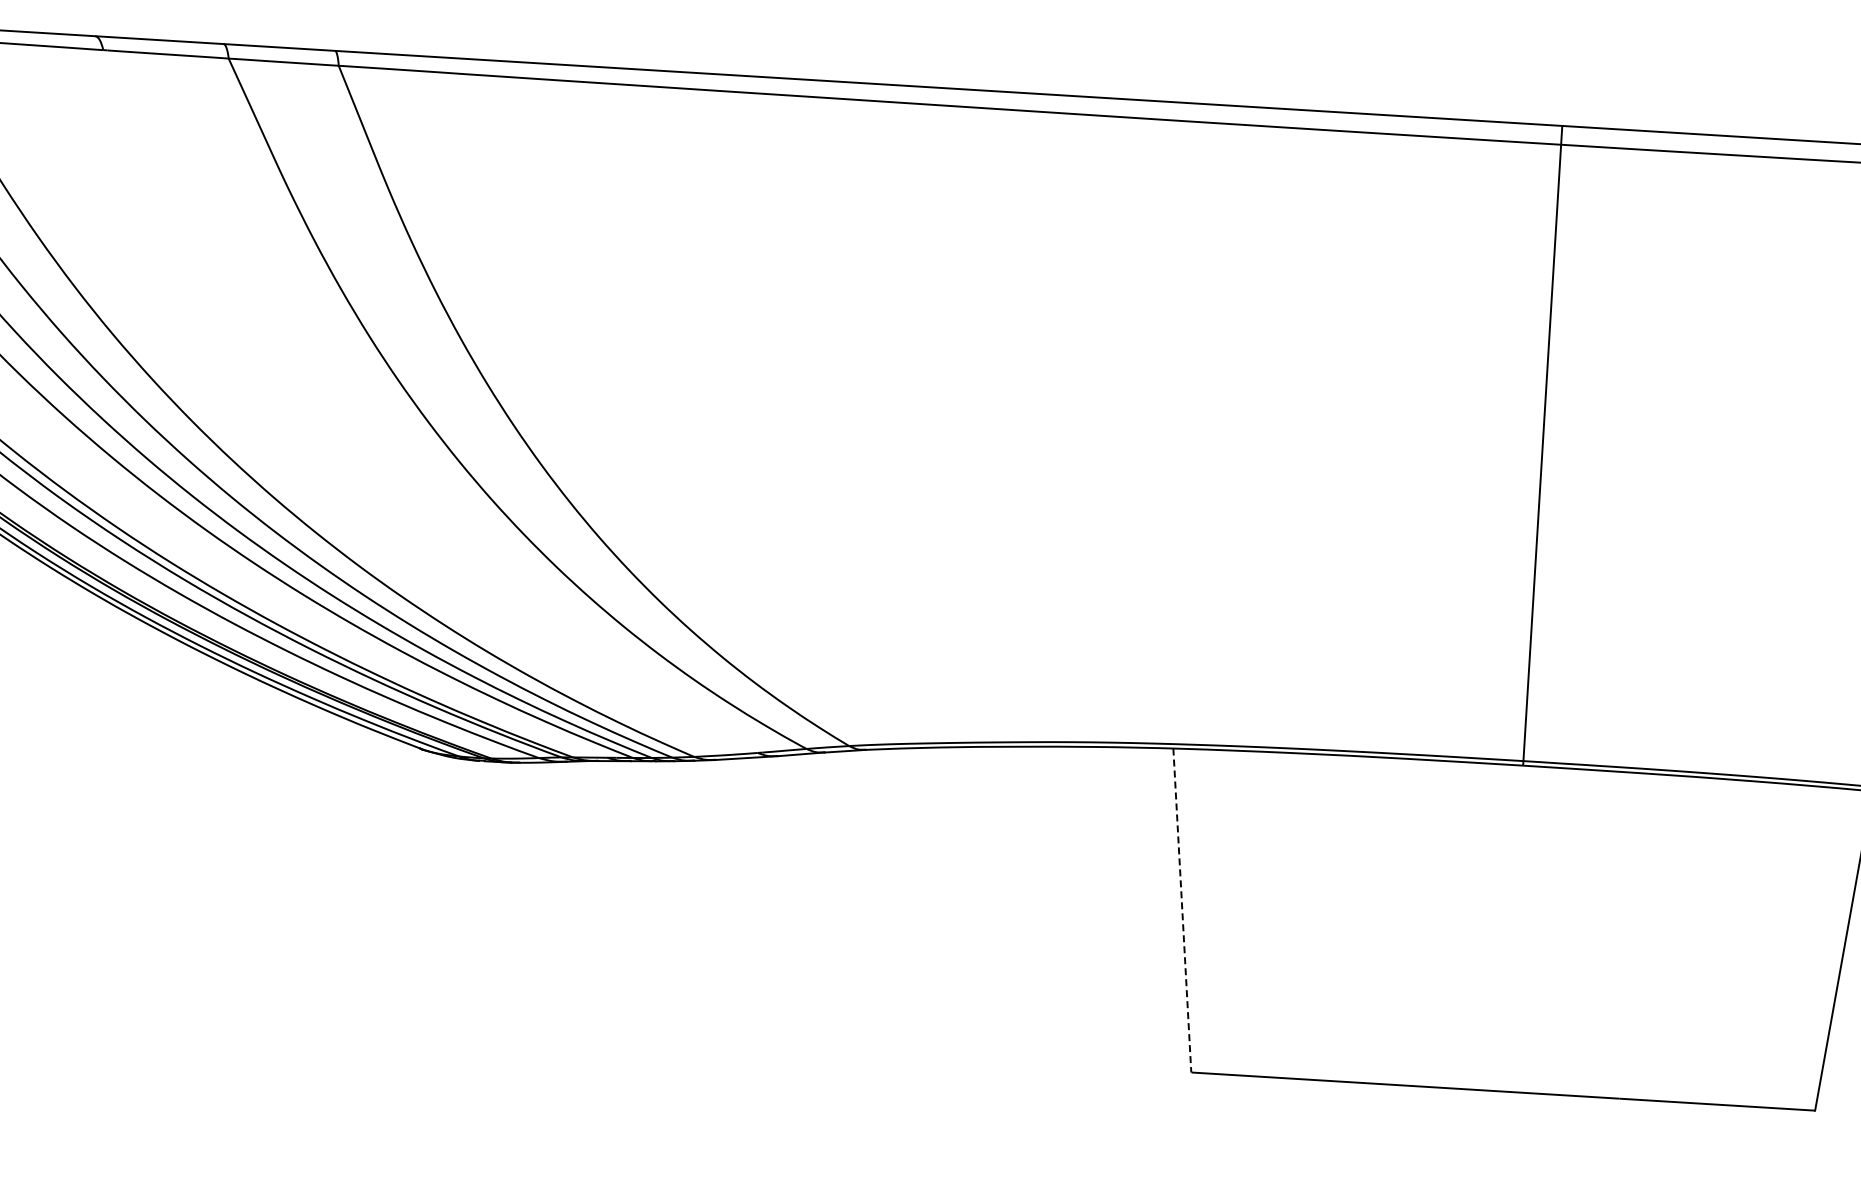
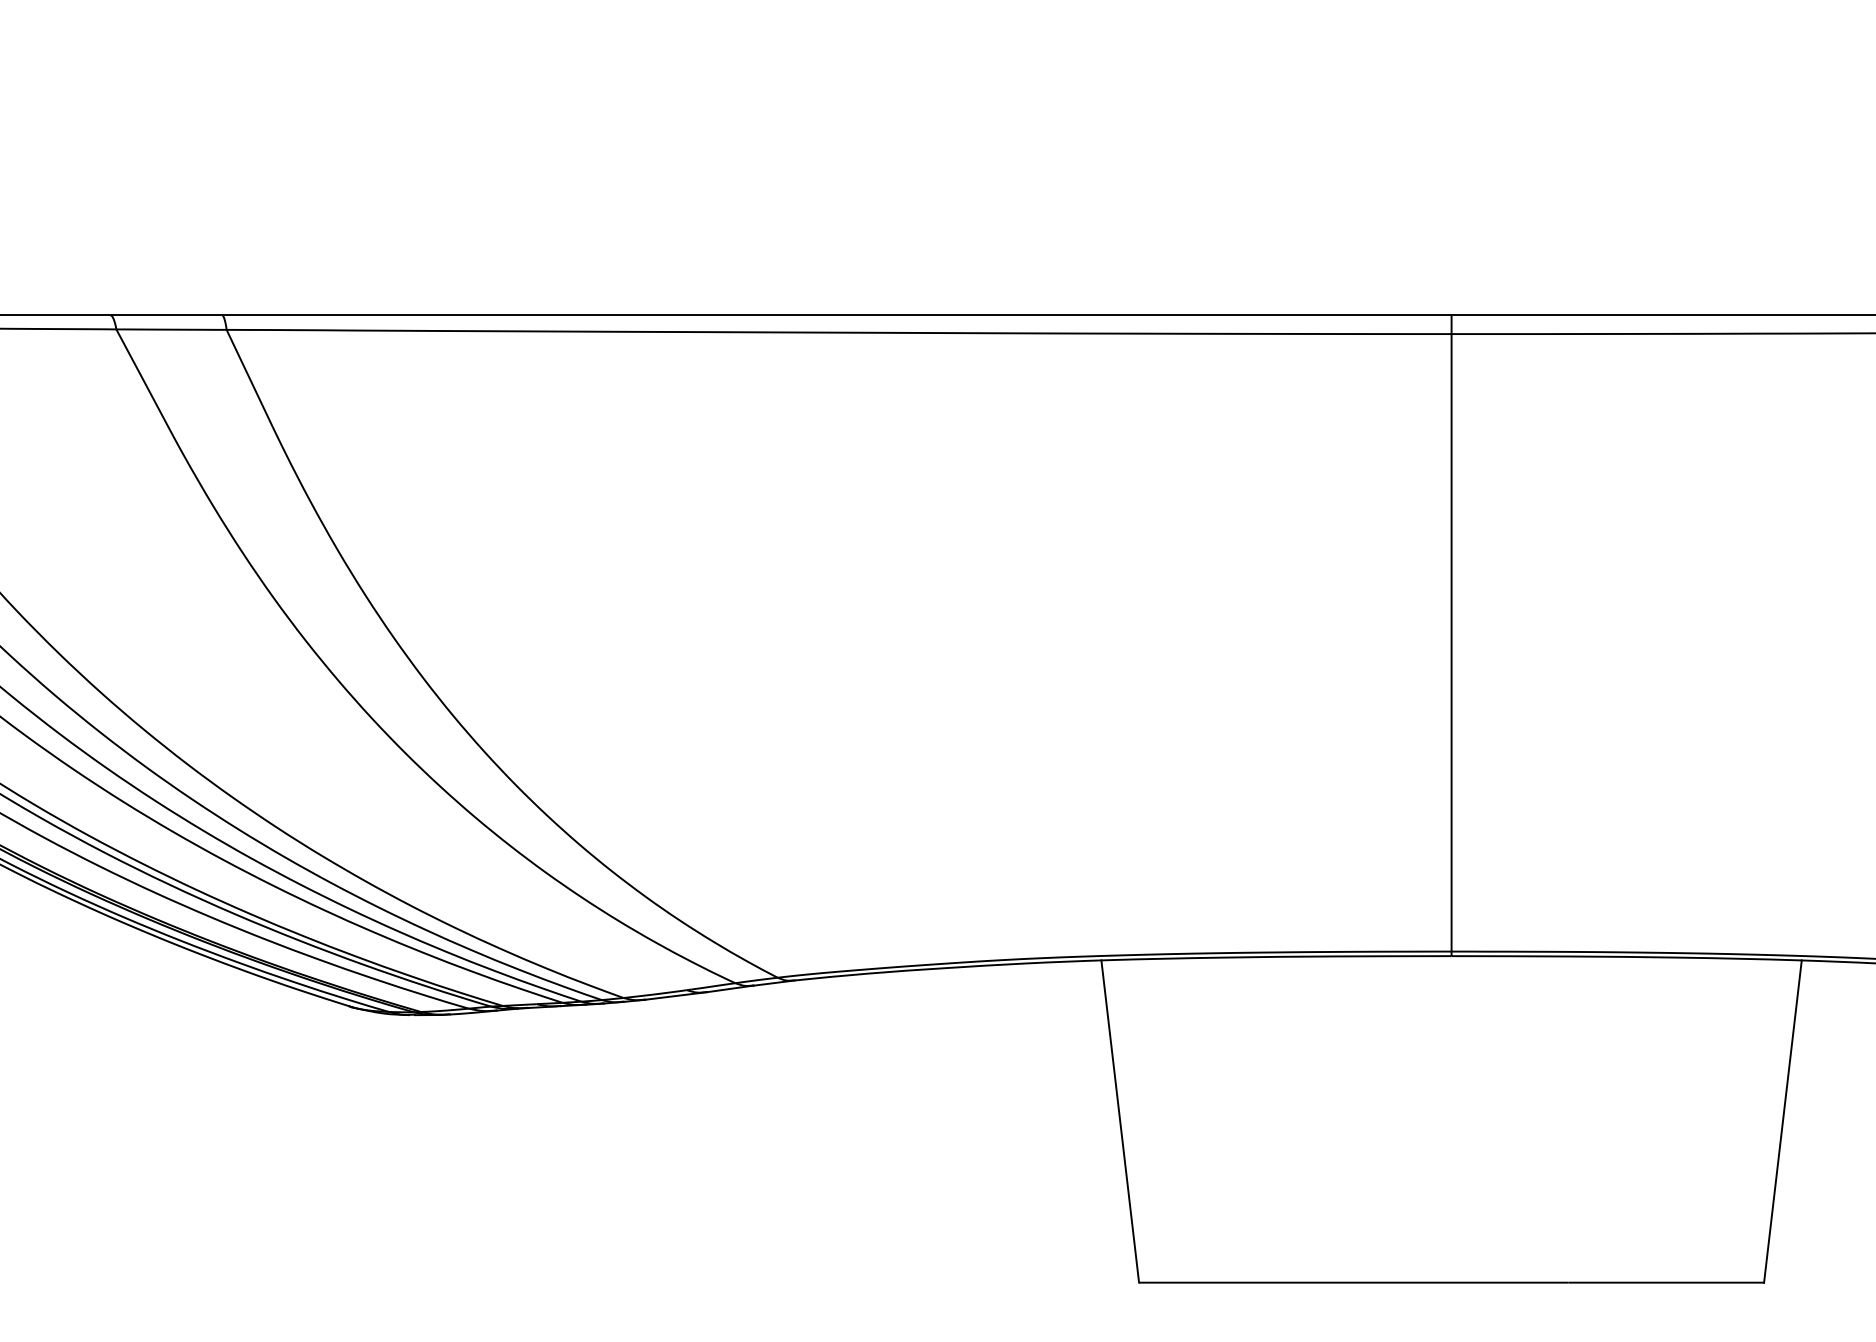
line: (1182, 911) -> (1120, 1122), dashed -> solid

